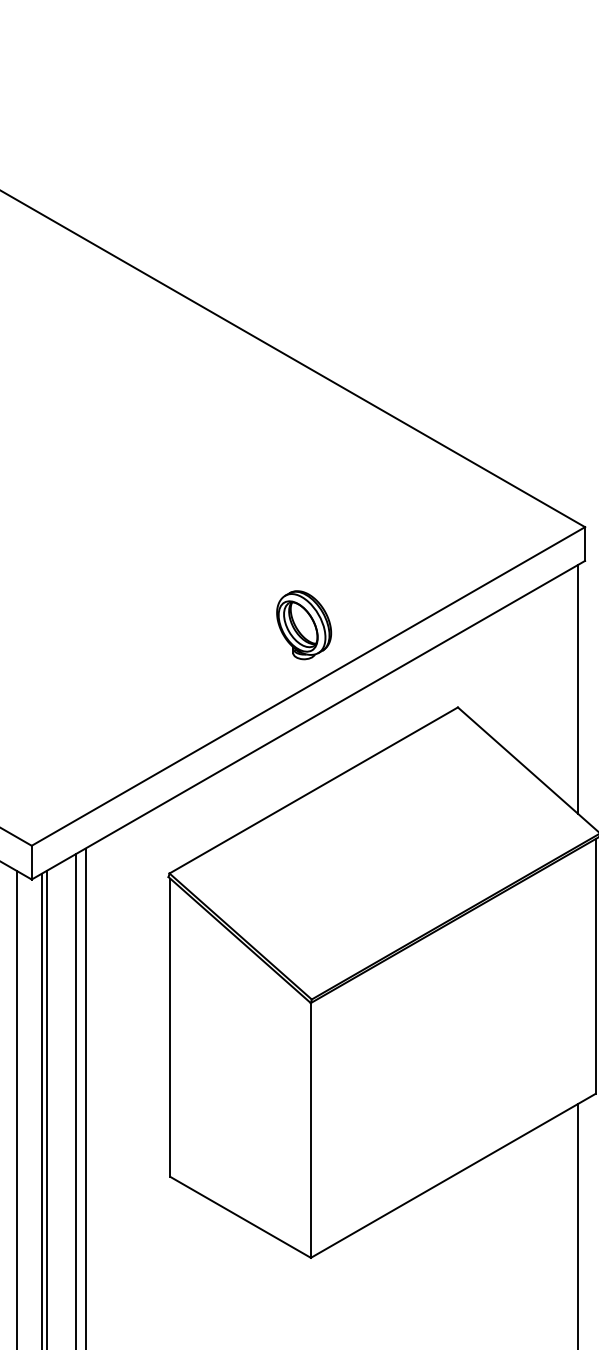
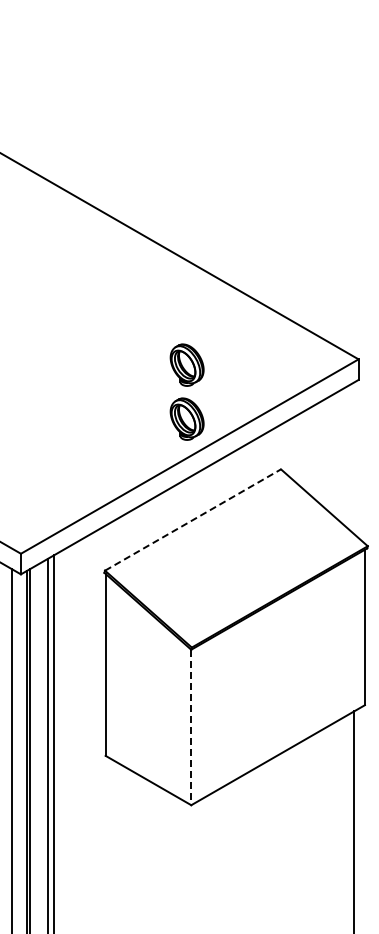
part: (303, 535) -> (186, 364), added
line: (578, 689) -> (354, 458), removed
line: (314, 791) -> (193, 520), solid -> dashed
line: (311, 1130) -> (191, 727), solid -> dashed

